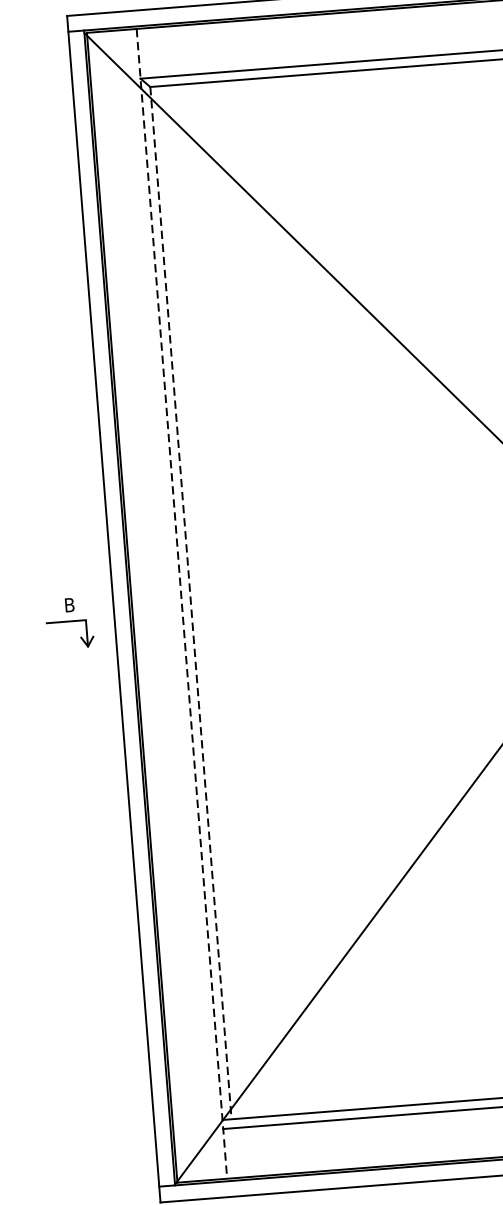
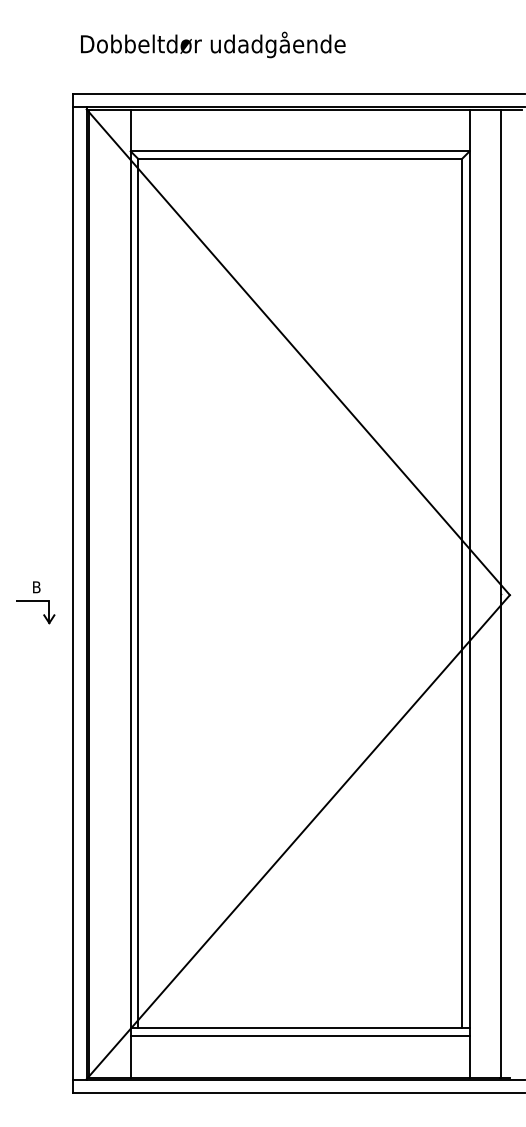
line: (191, 602) -> (138, 593), dashed -> solid
line: (181, 604) -> (130, 594), dashed -> solid

